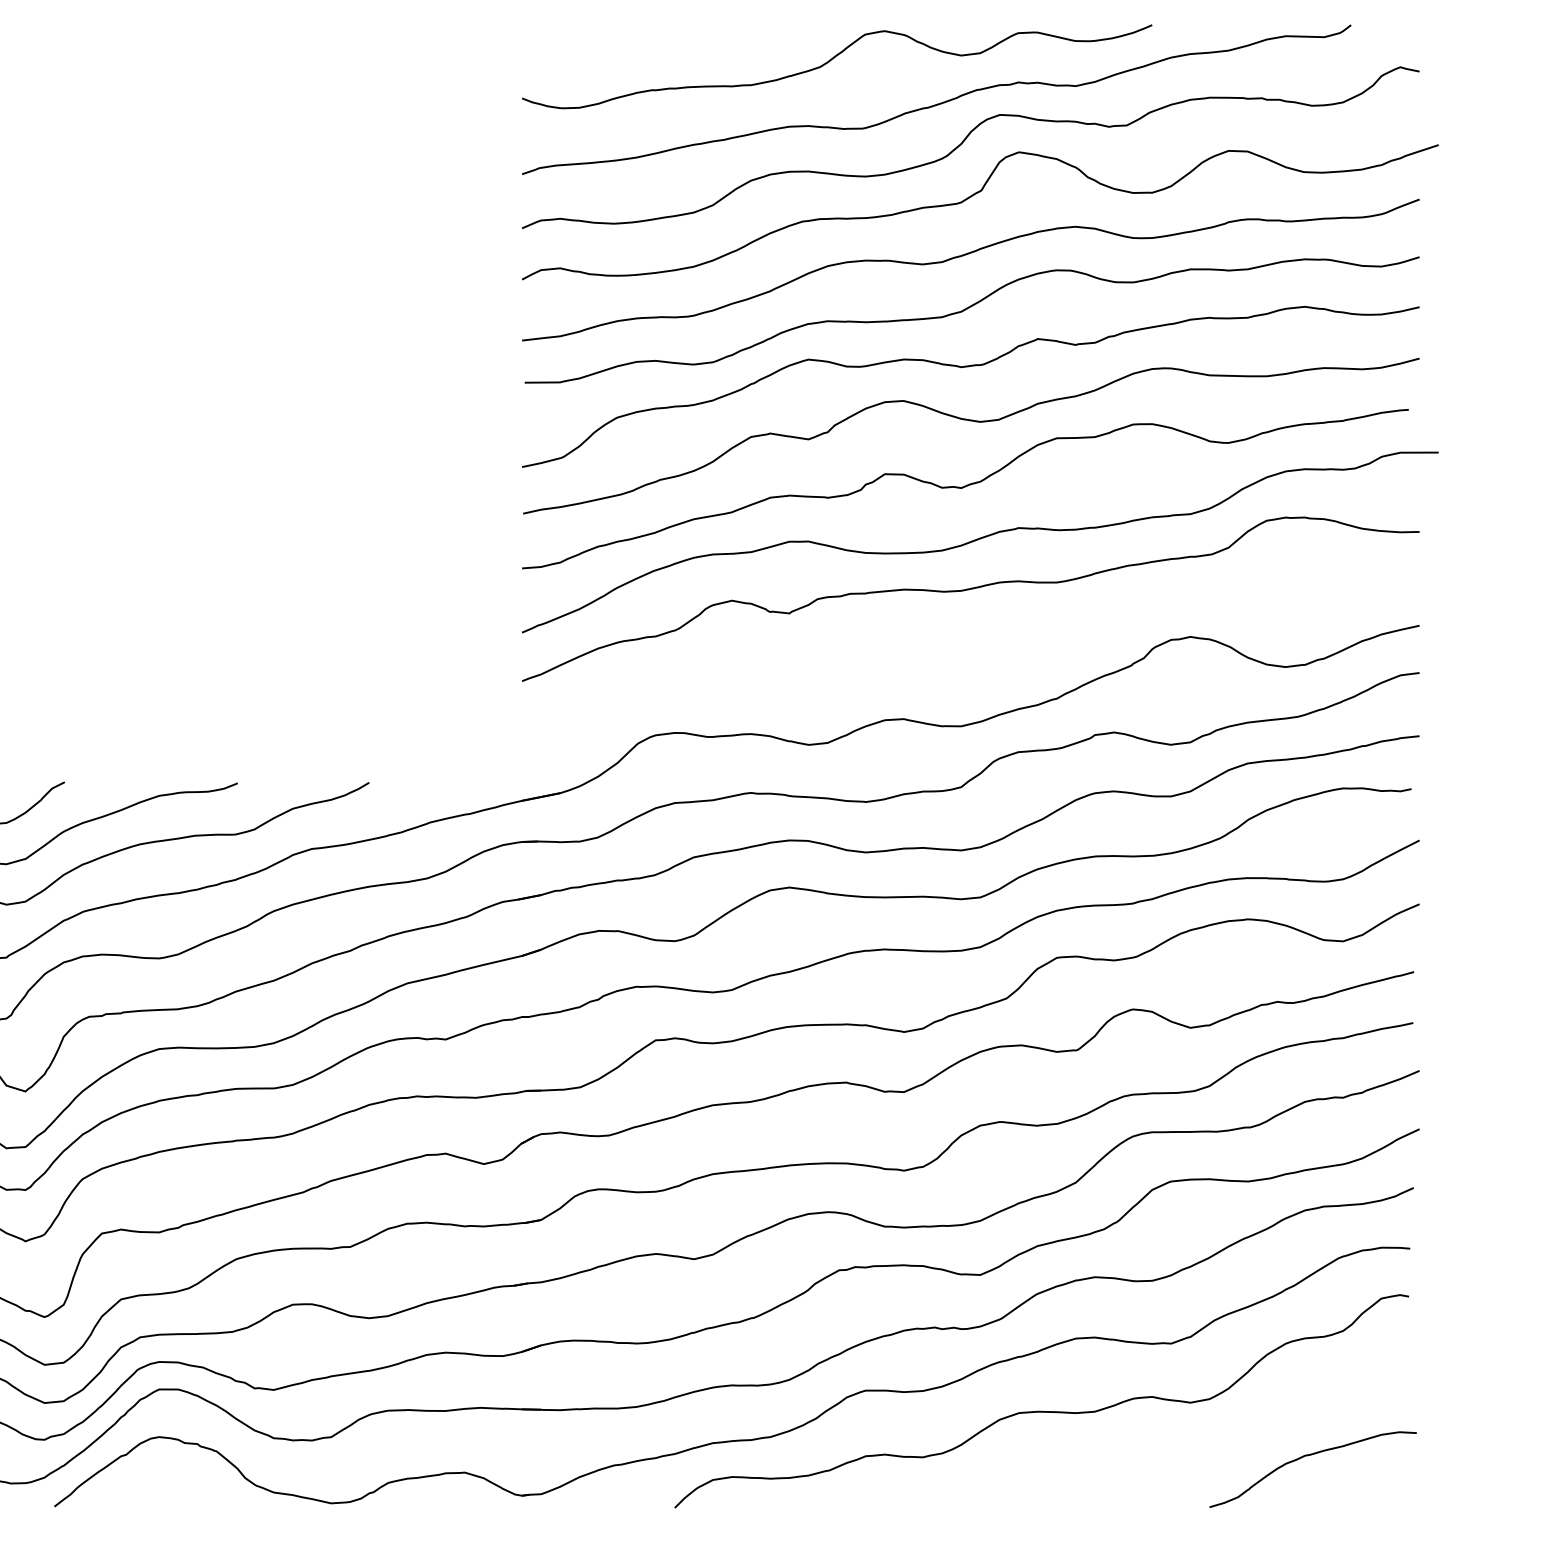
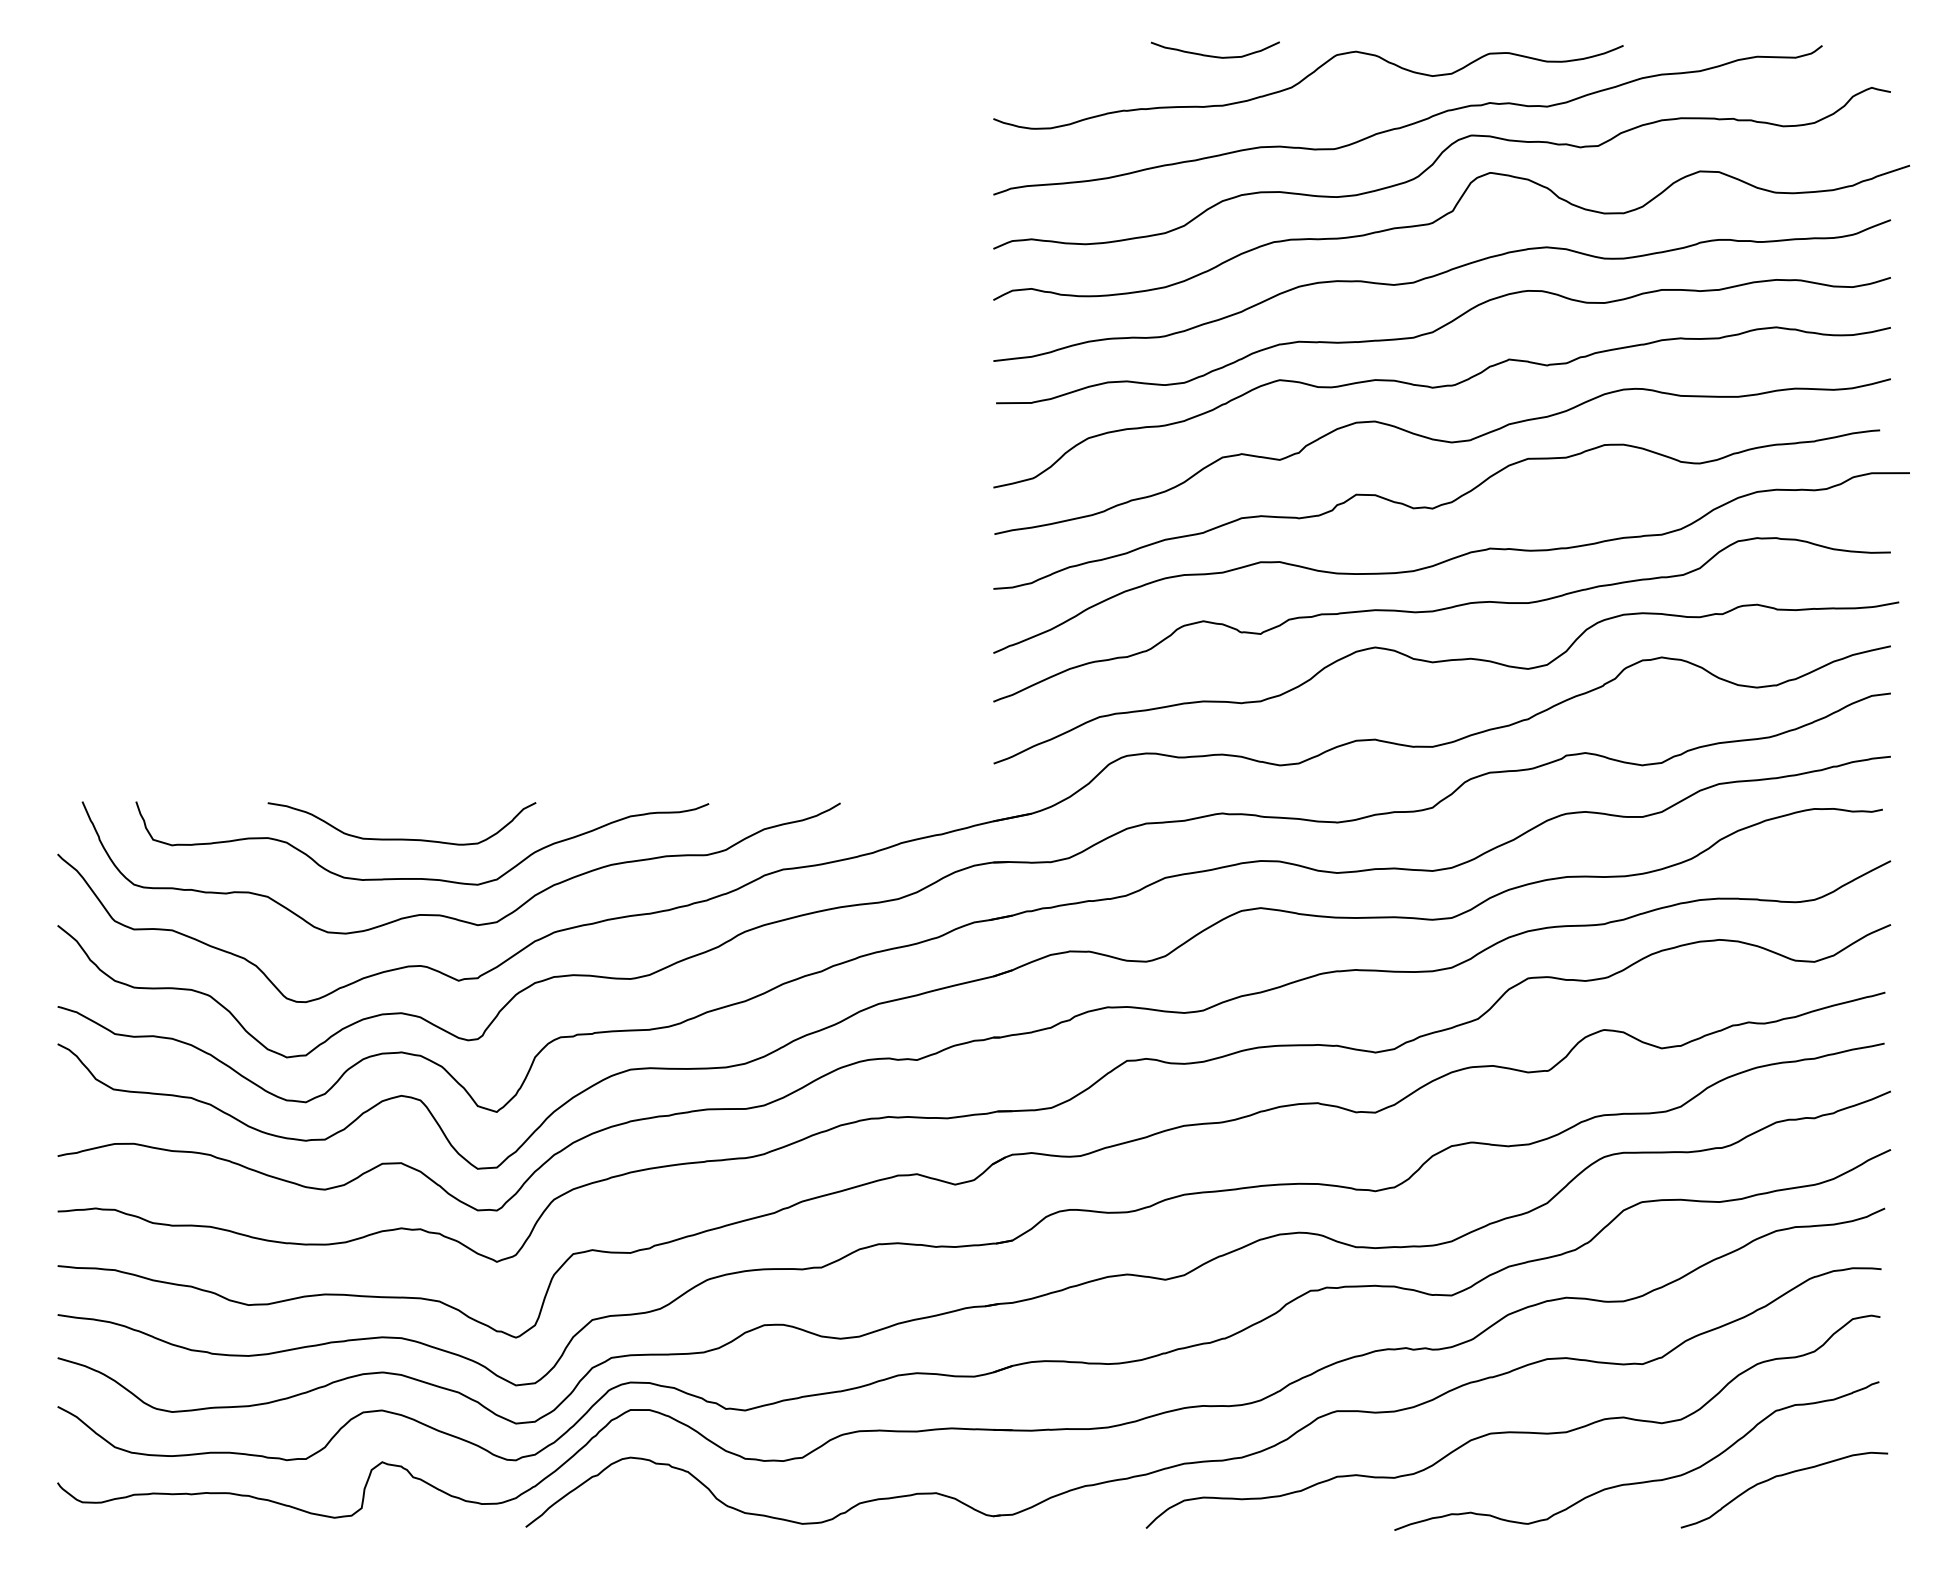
curve: (742, 34) -> (1213, 55), added
curve: (971, 641) -> (1442, 662), added
curve: (1170, 1460) -> (1641, 1481), added

